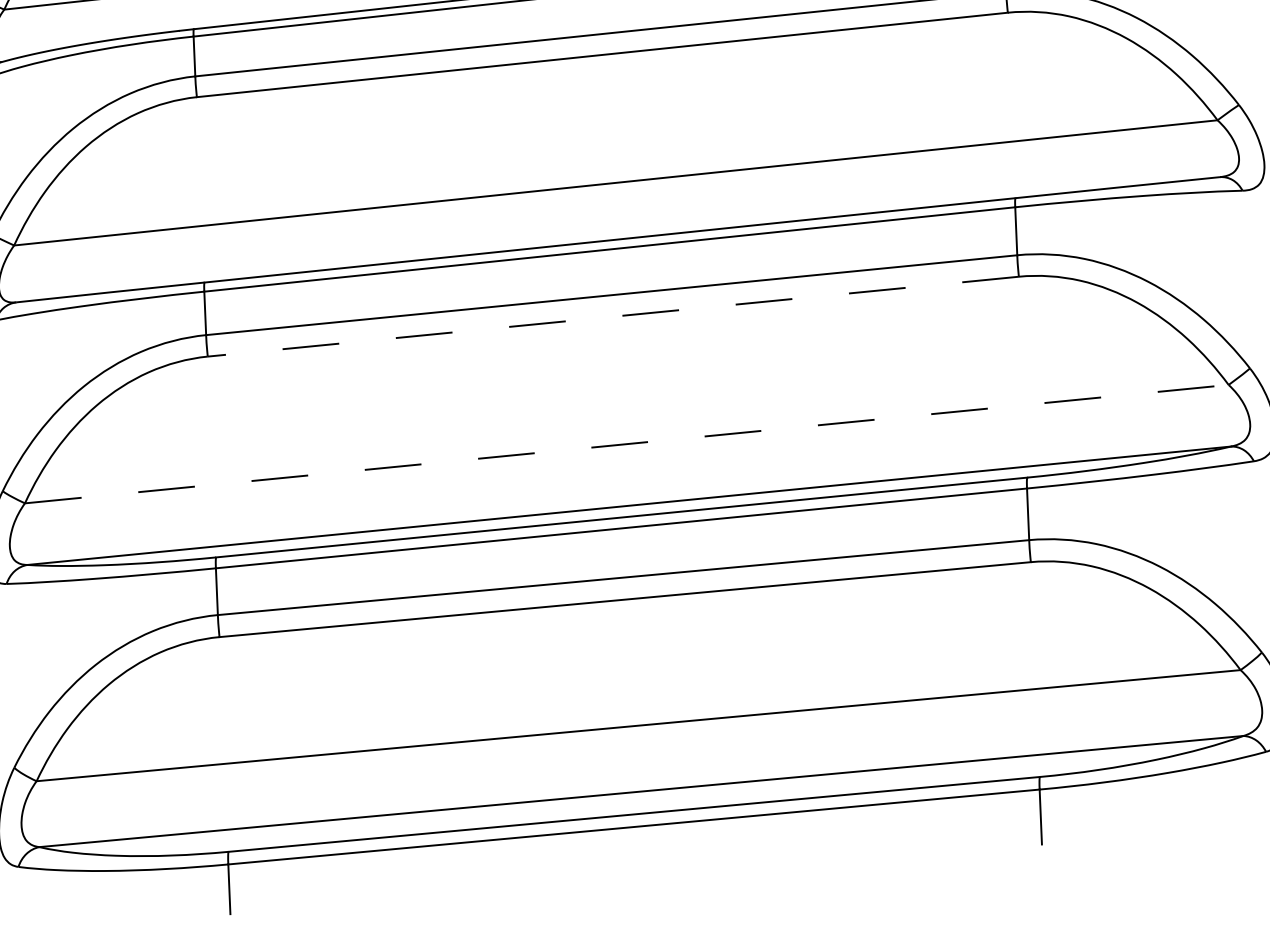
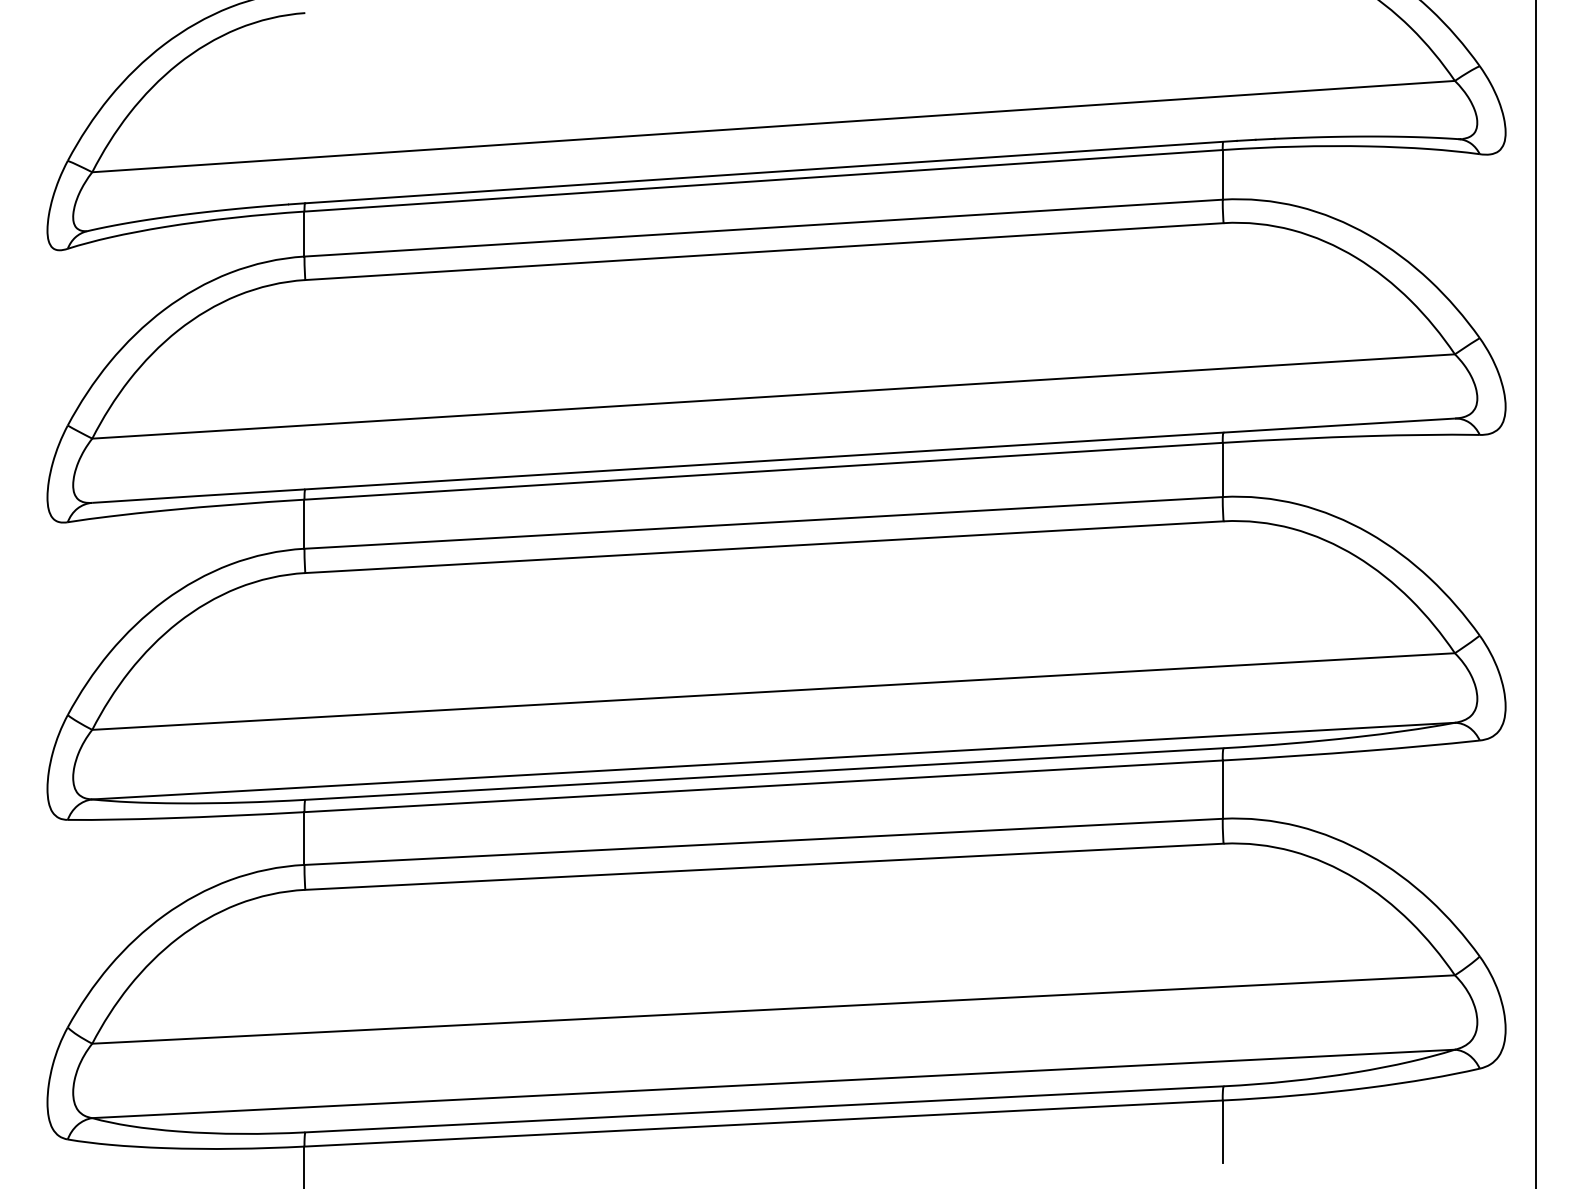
line: (613, 316) -> (764, 547), dashed -> solid
line: (627, 444) -> (774, 691), dashed -> solid

